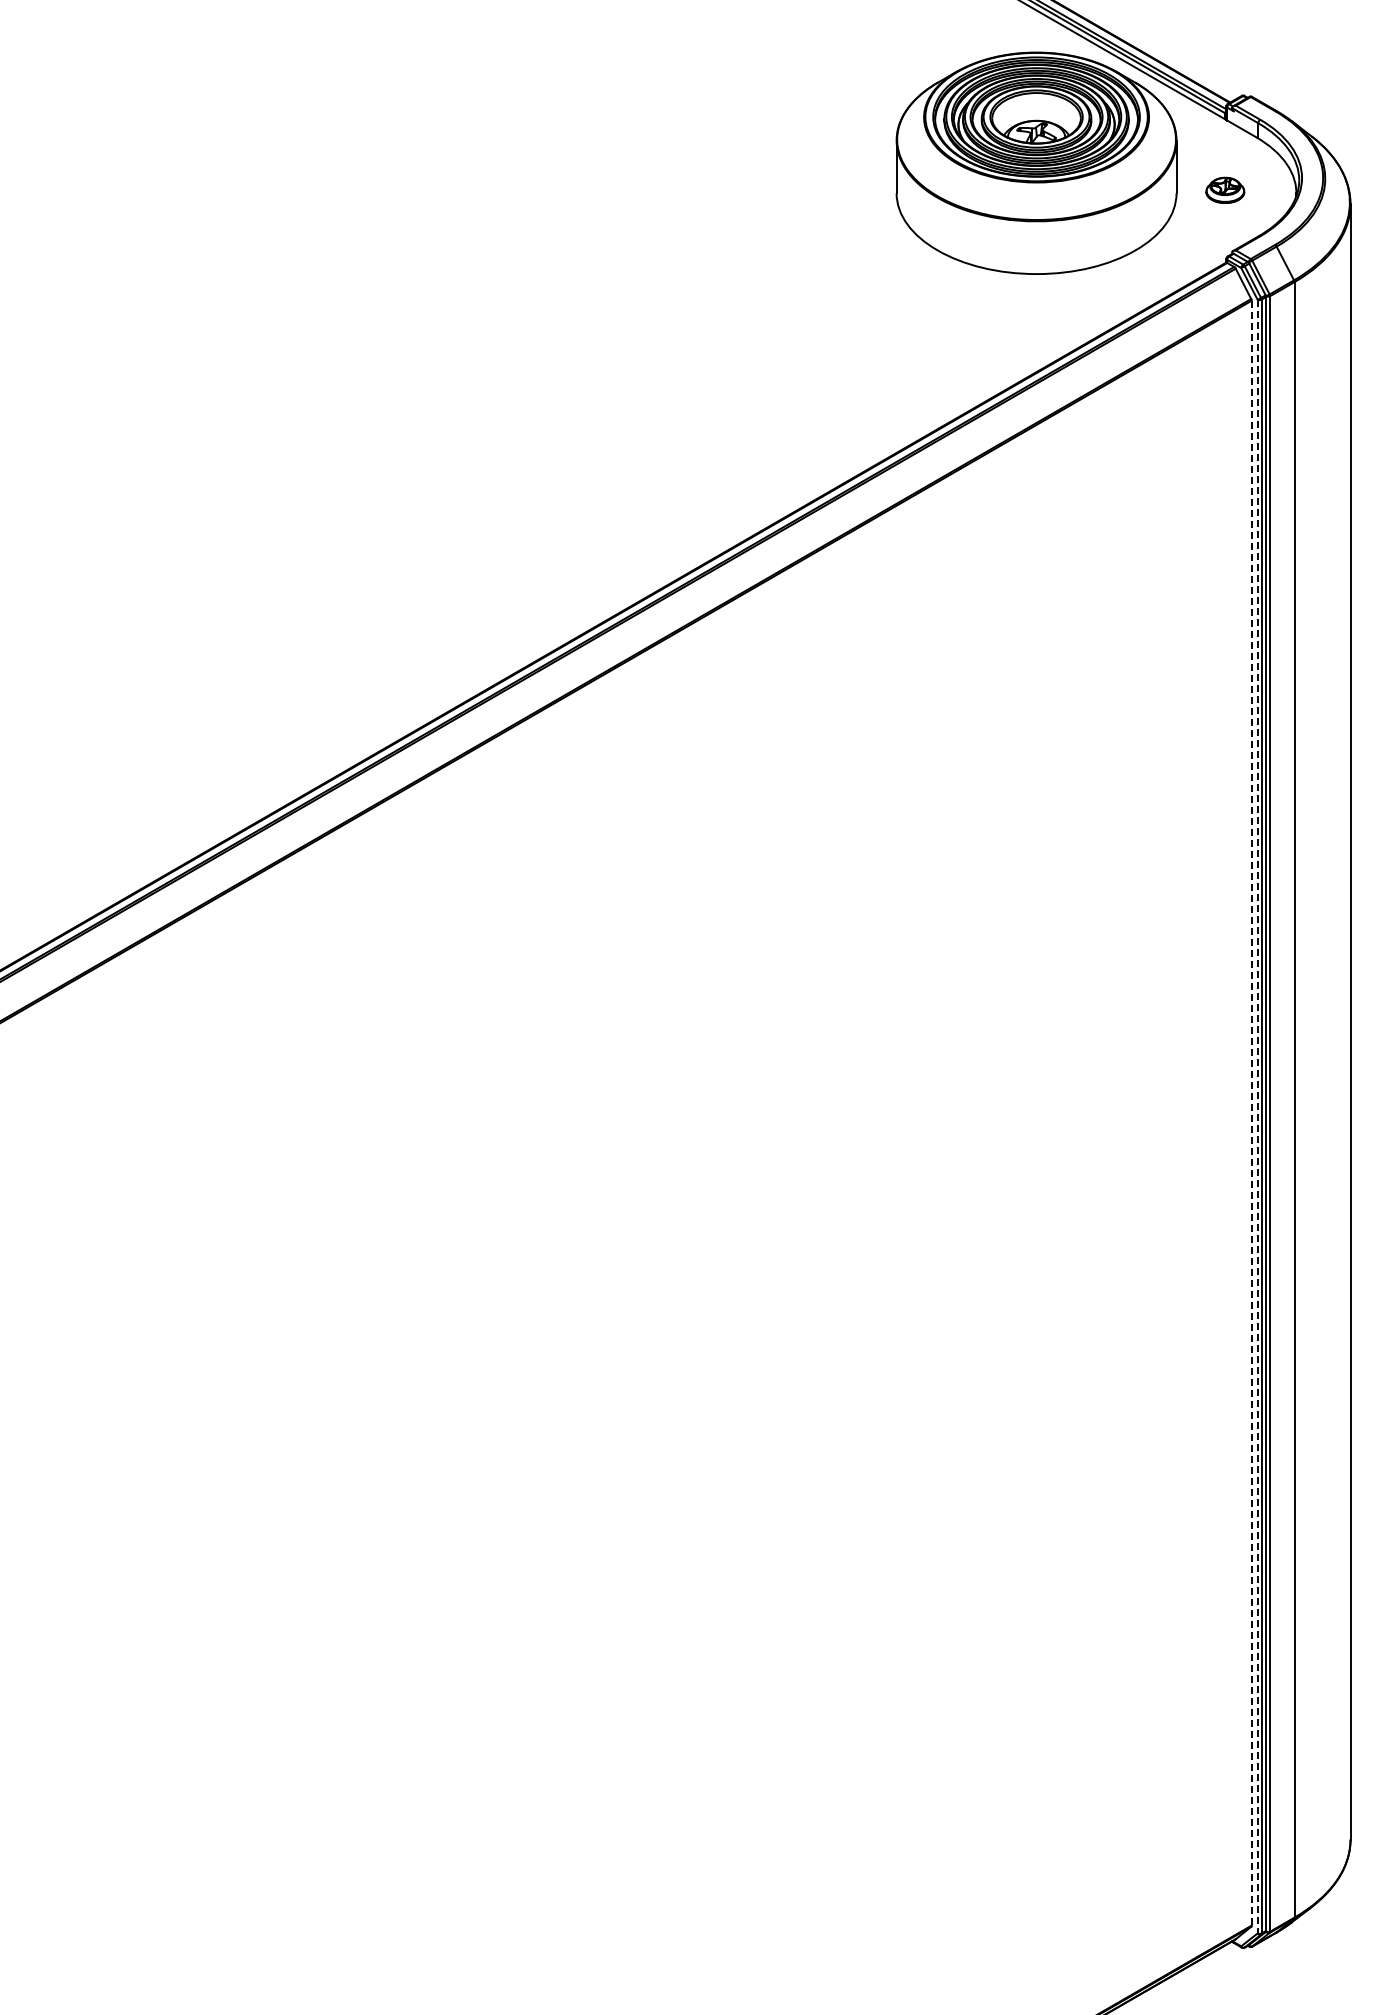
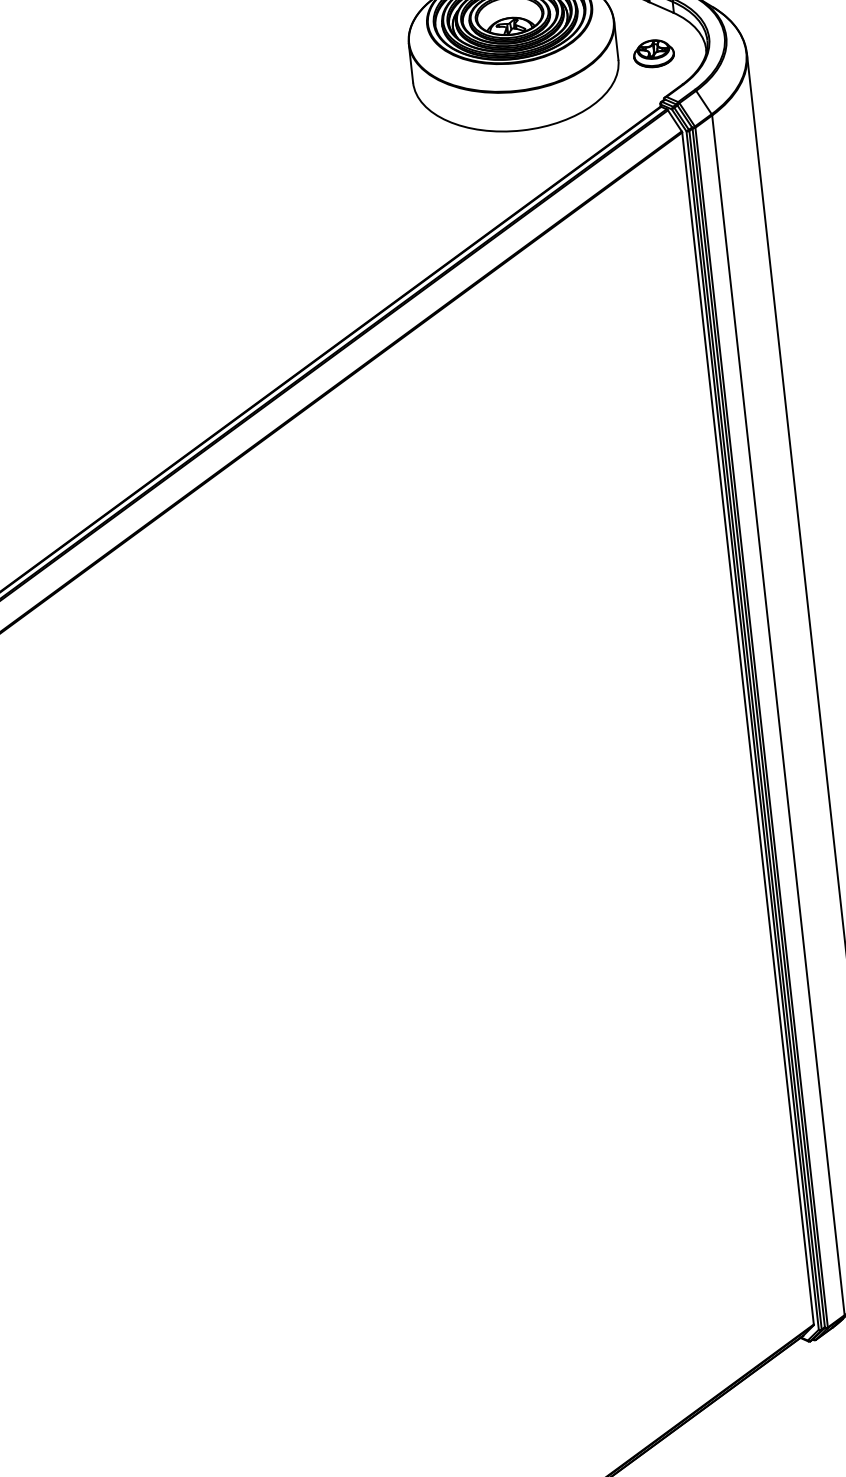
part: (1225, 190) -> (654, 53), size x1.43
line: (1251, 1113) -> (747, 728), dashed -> solid
line: (1257, 1116) -> (752, 730), dashed -> solid

